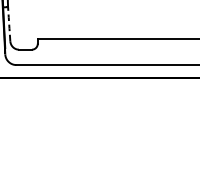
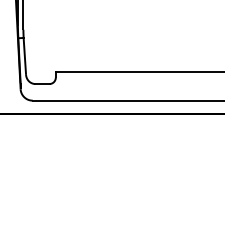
line: (8, 23) -> (24, 55), dashed -> solid

